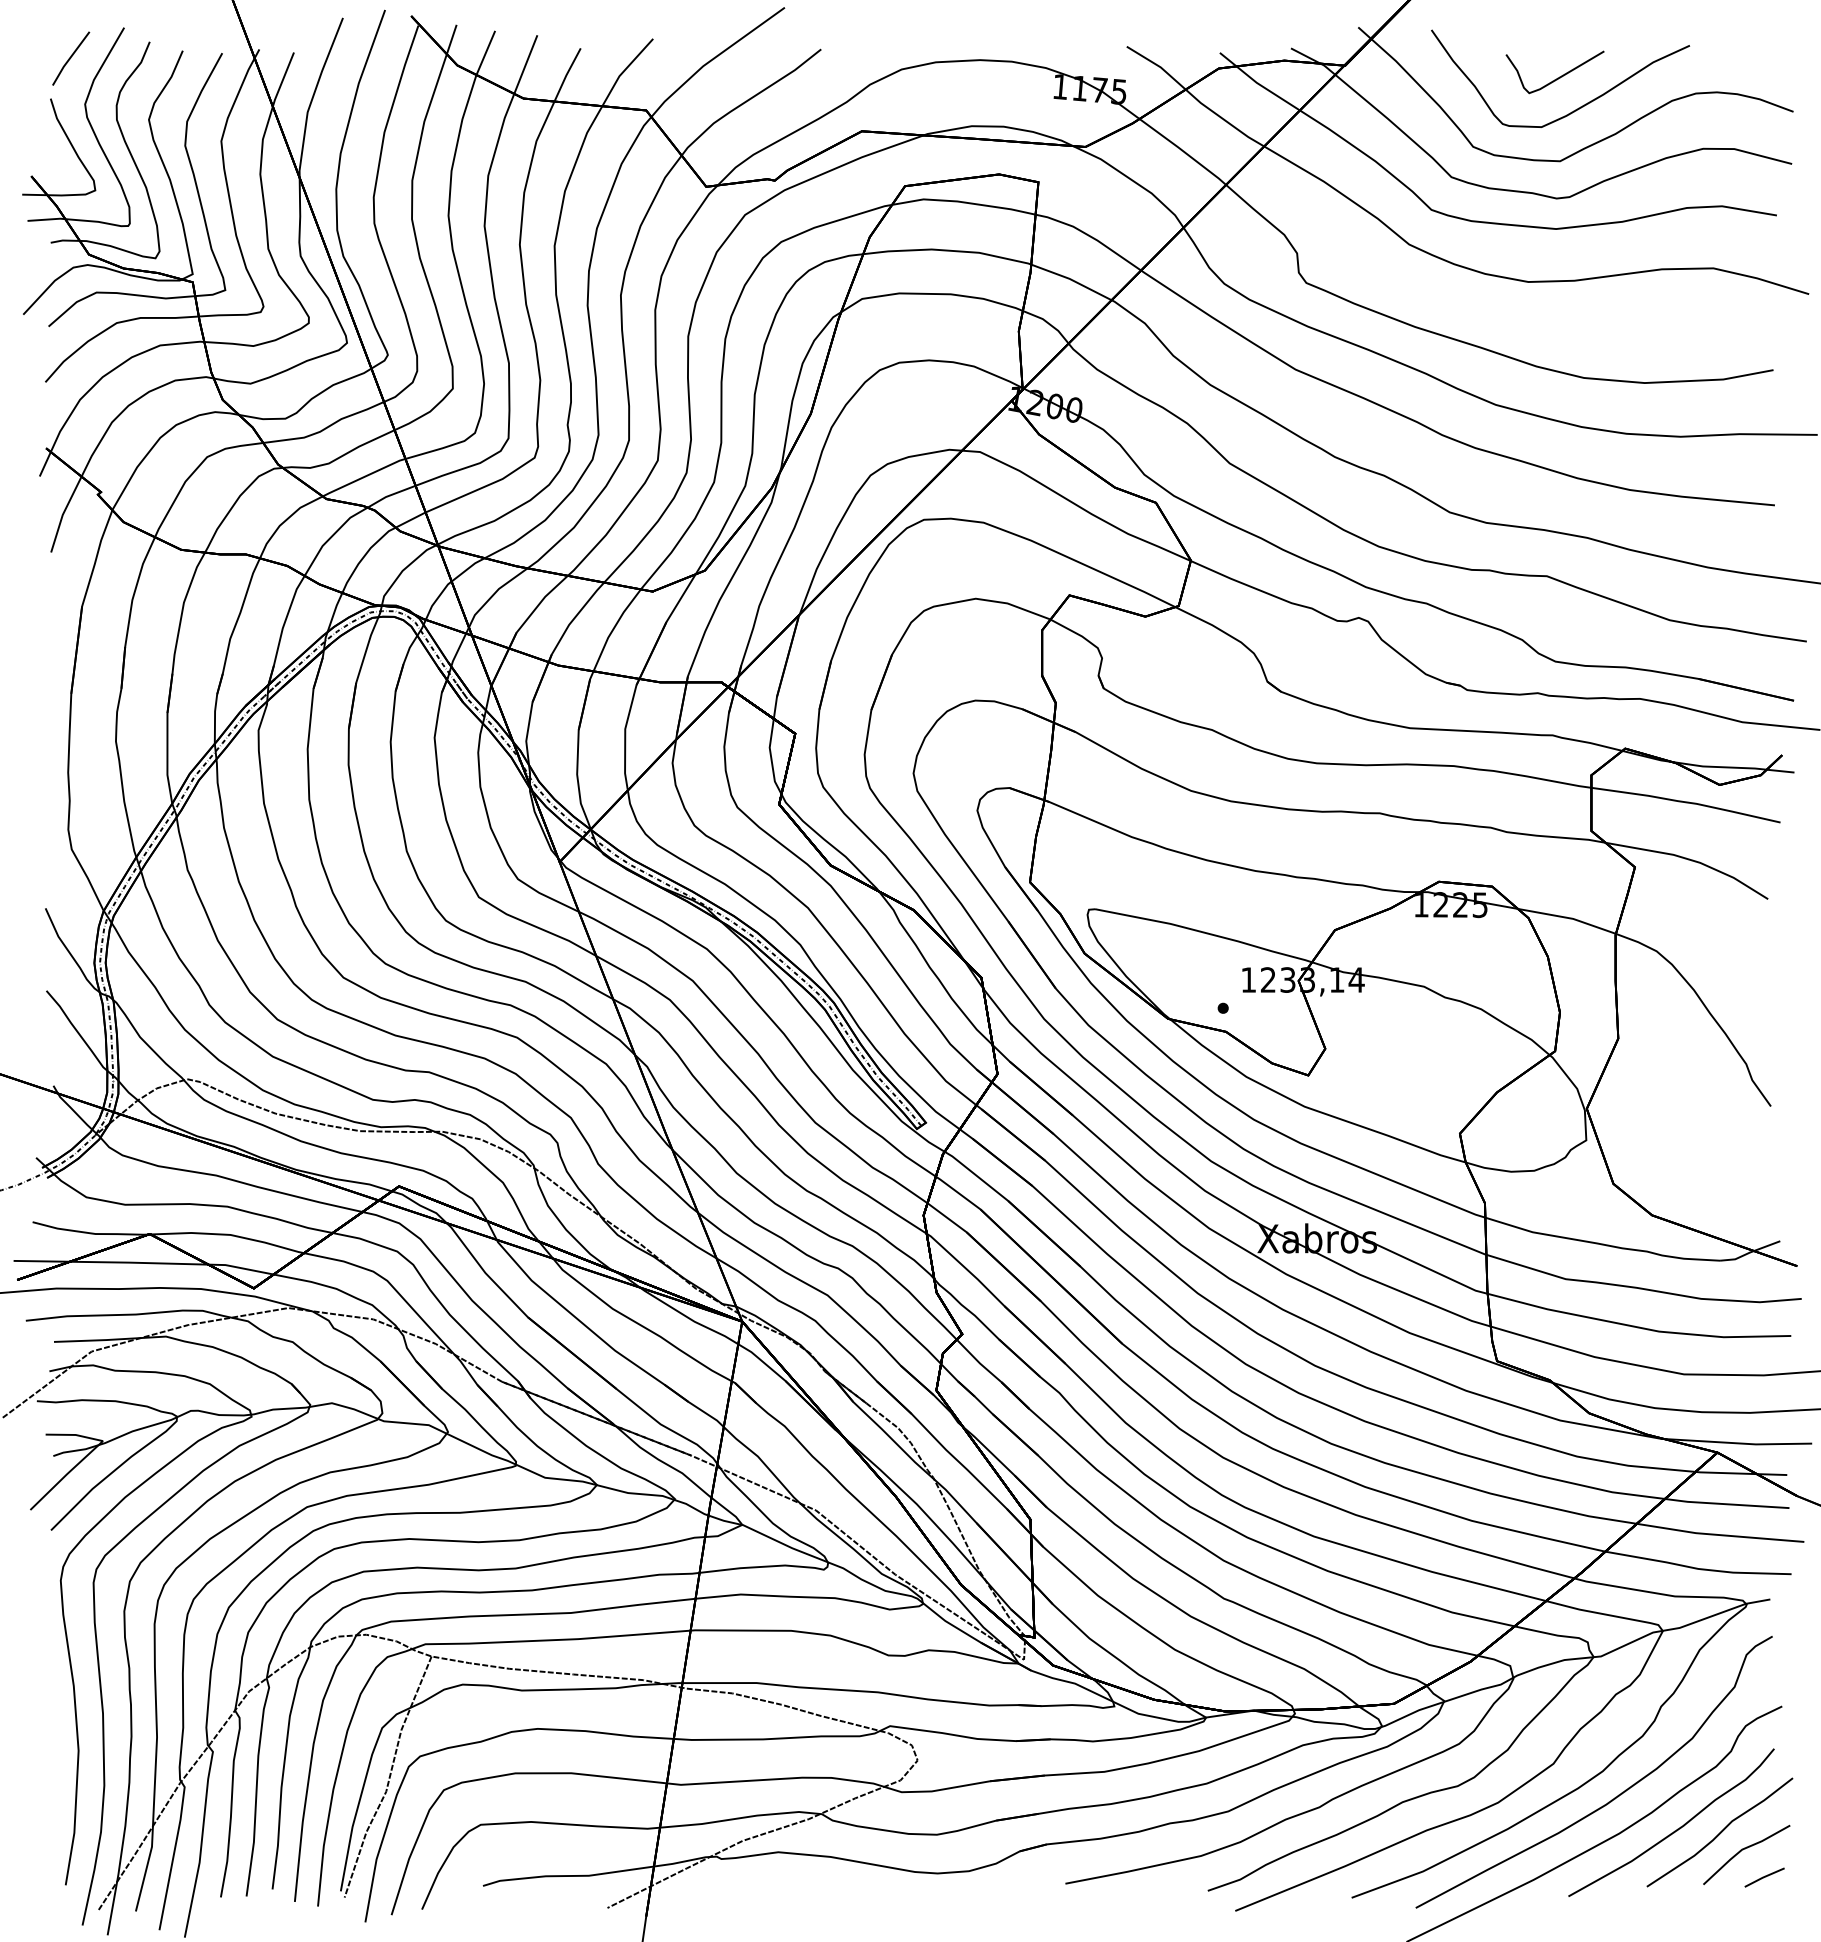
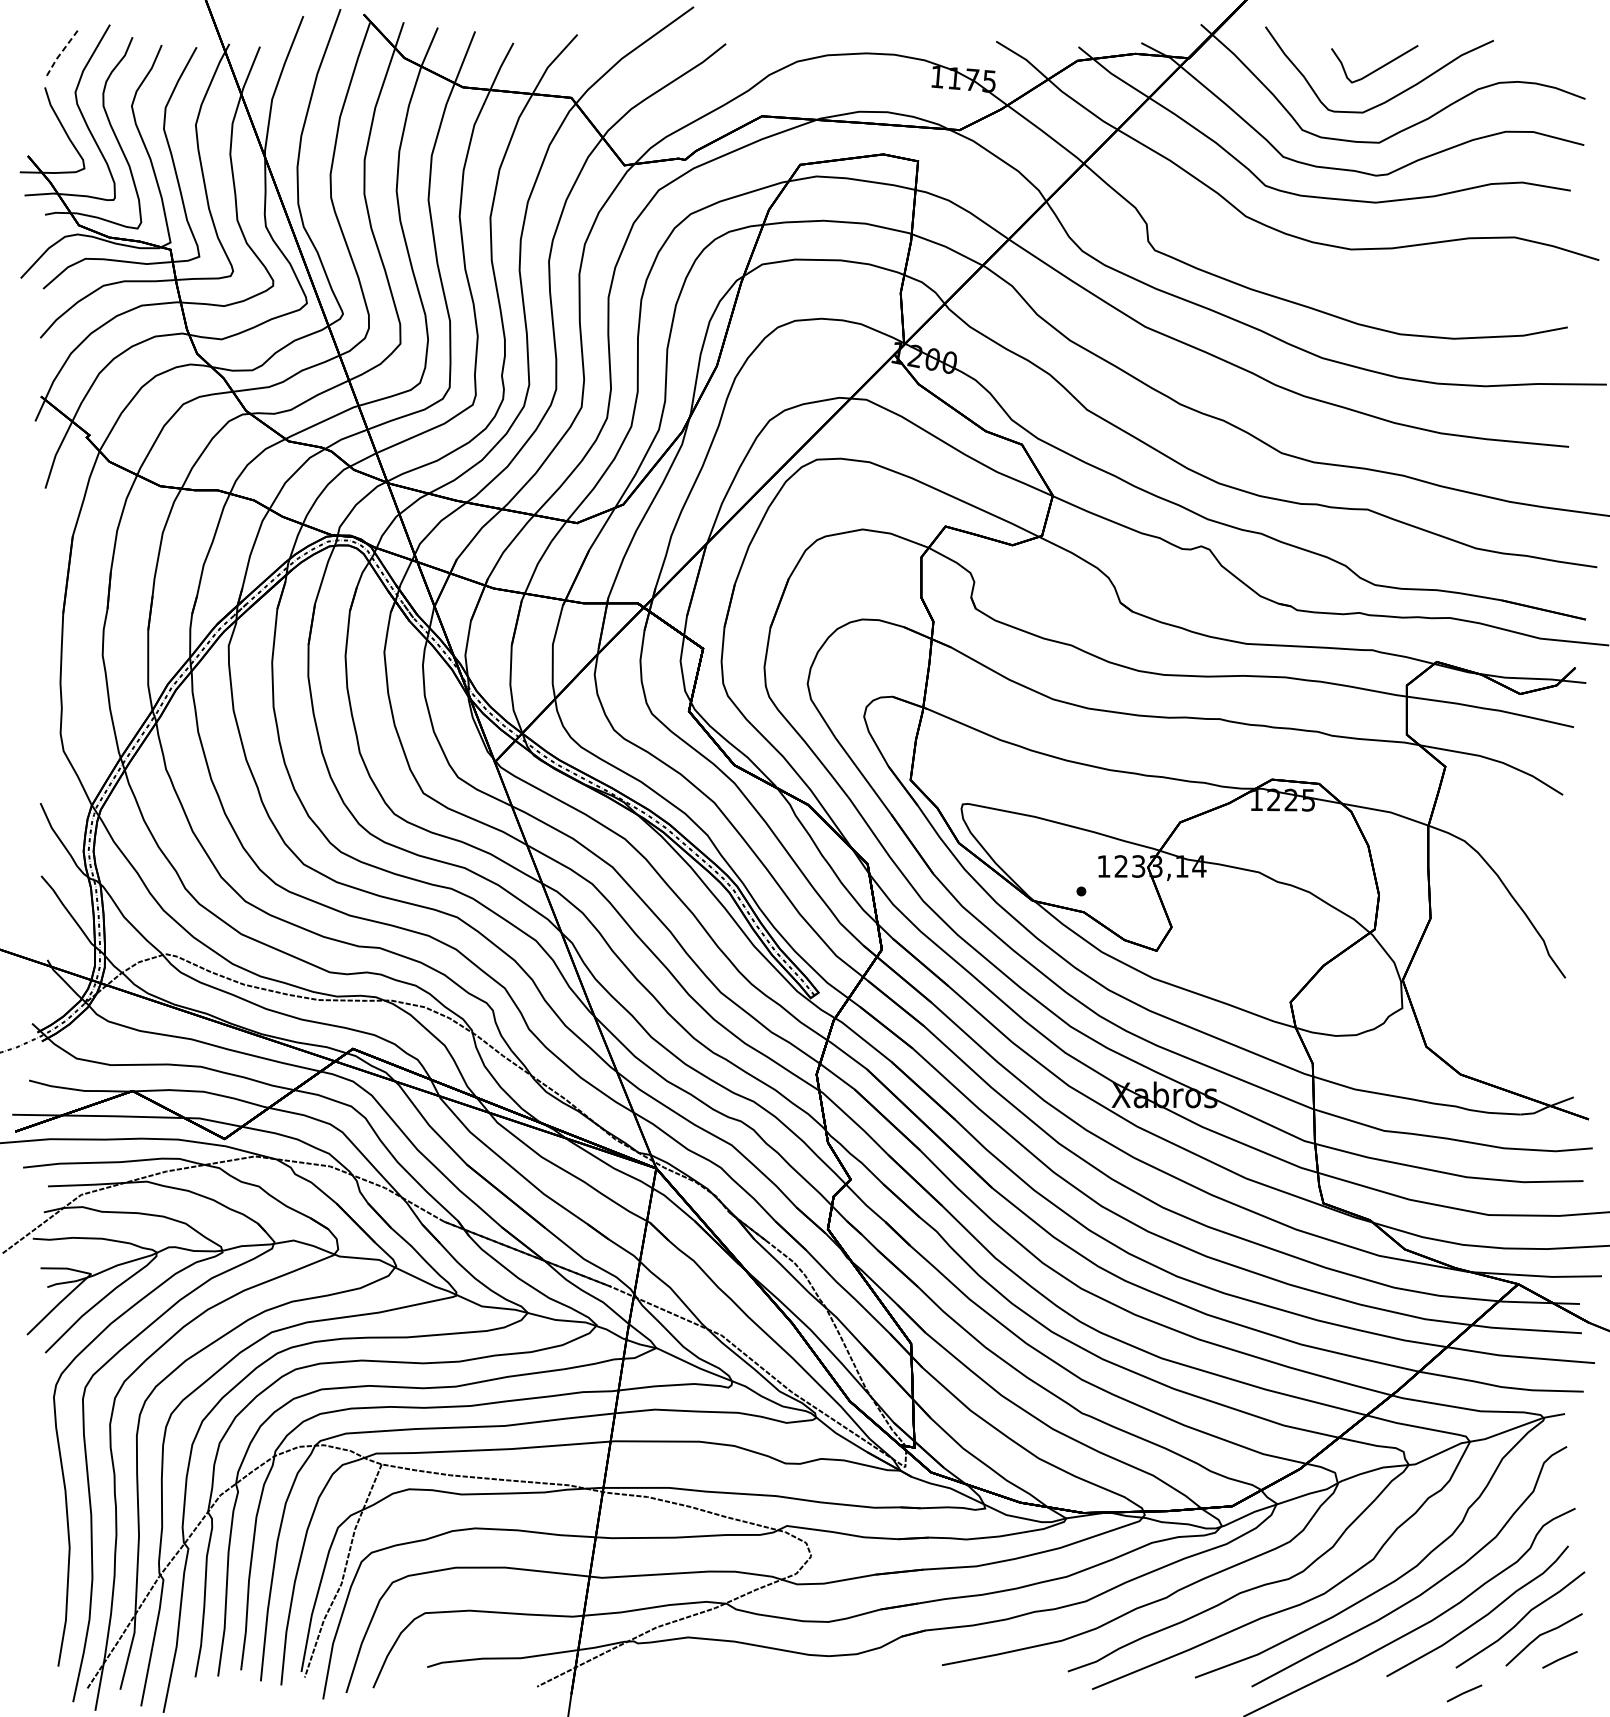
line: (70, 58) -> (62, 51), solid -> dashed
line: (1656, 1915) -> (1464, 1693), added

